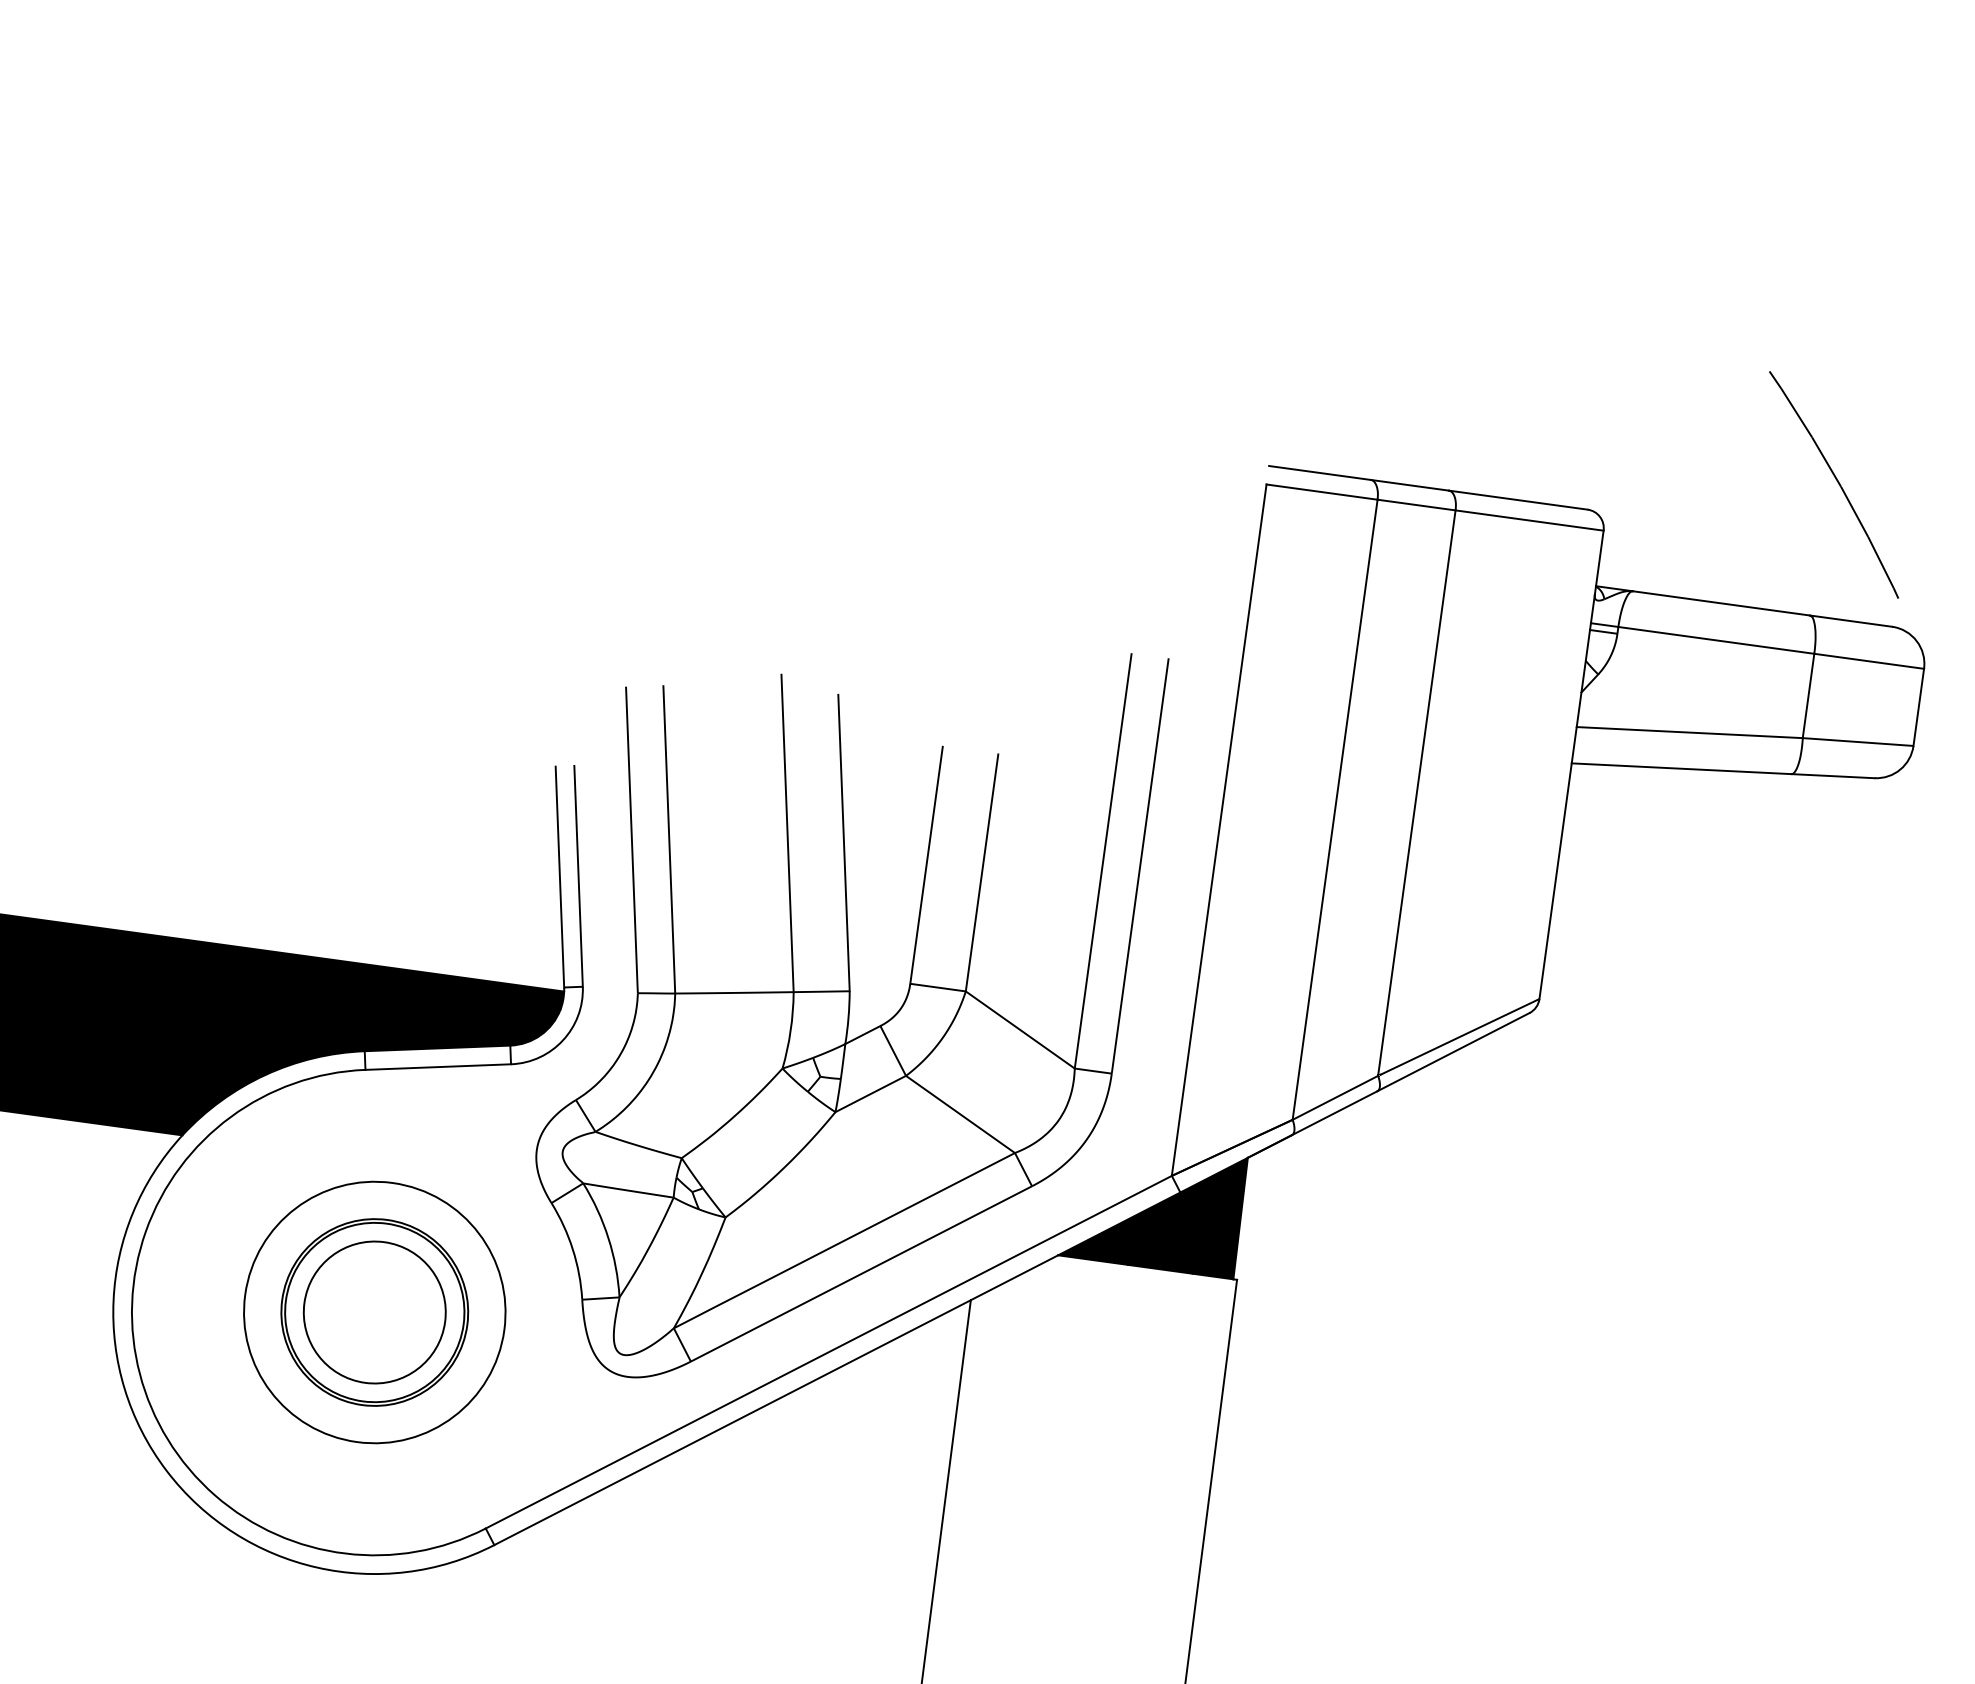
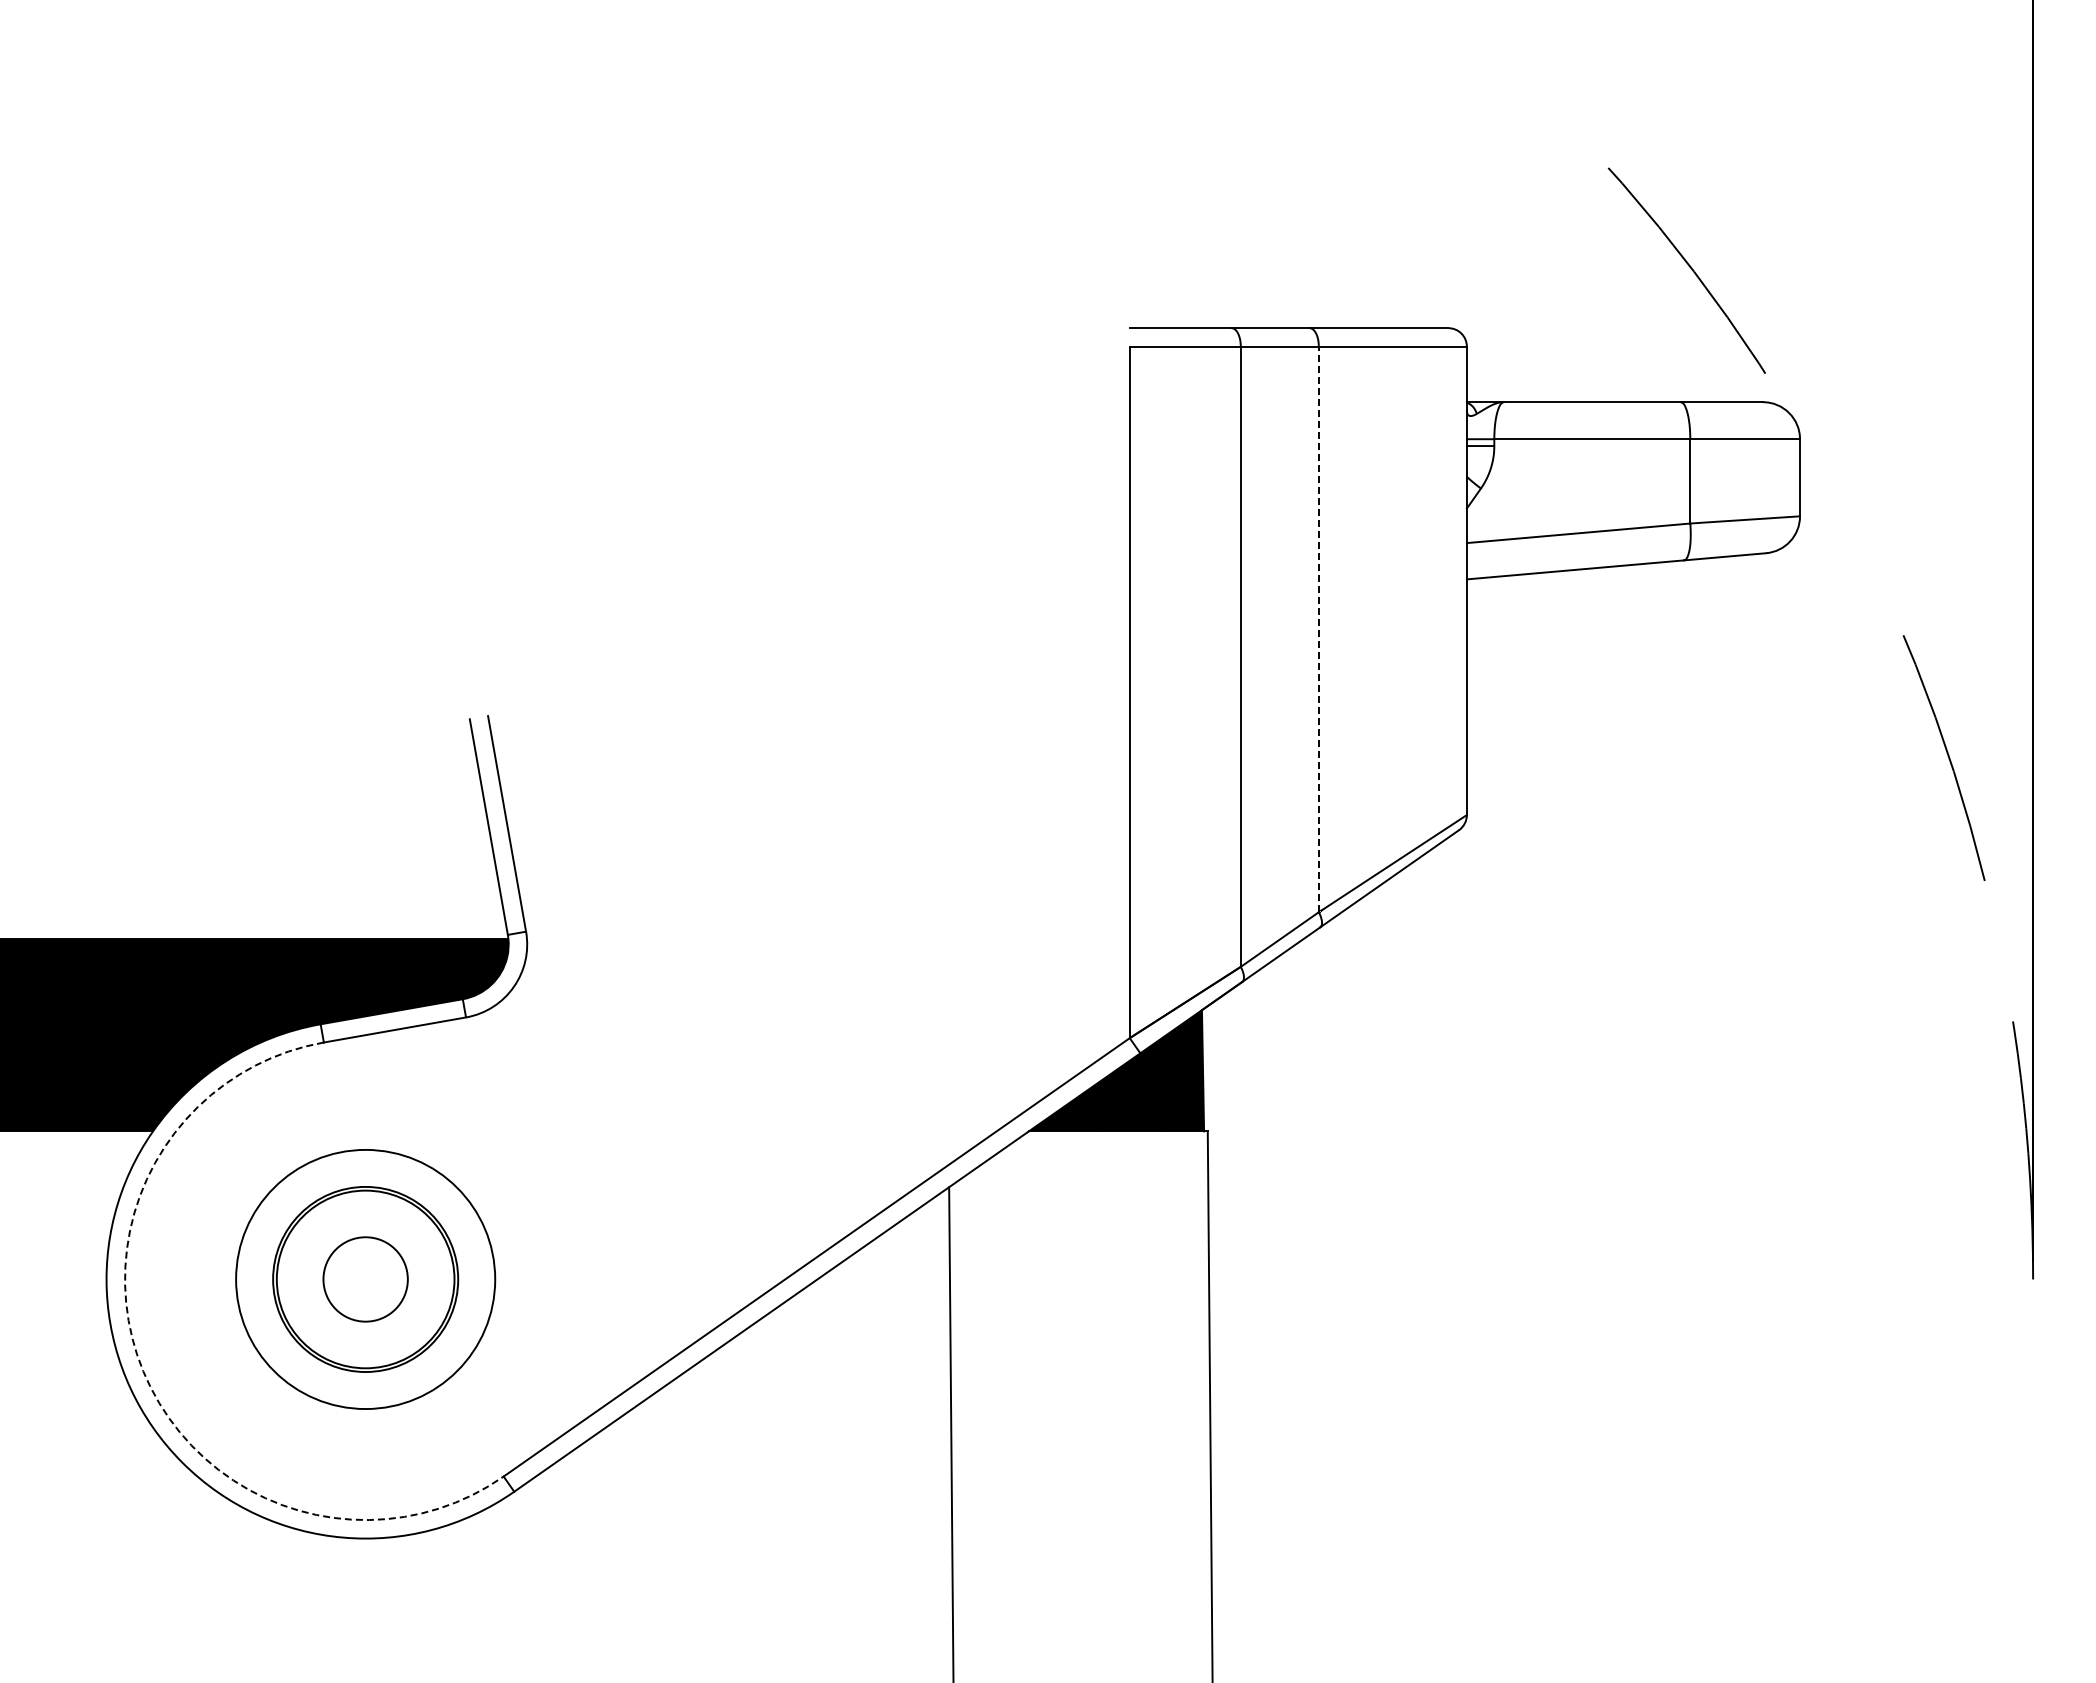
line: (1416, 793) -> (1318, 629), solid -> dashed
part: (837, 1009) -> (779, 919), removed
circle: (374, 1312) -> (365, 1279), size x0.6
arc: (140, 1374) -> (143, 1371), solid -> dashed

